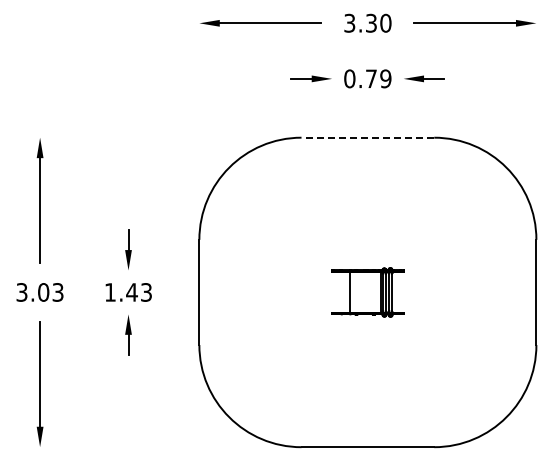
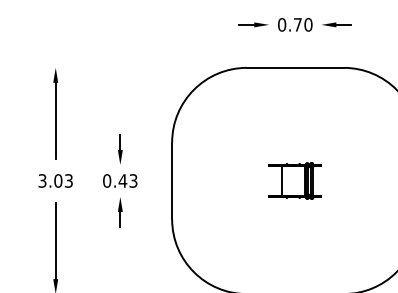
text: (385, 78) -> (308, 24), 0.79 -> 0.70
line: (367, 137) -> (295, 67), dashed -> solid
text: (110, 292) -> (107, 181), 1.43 -> 0.43

